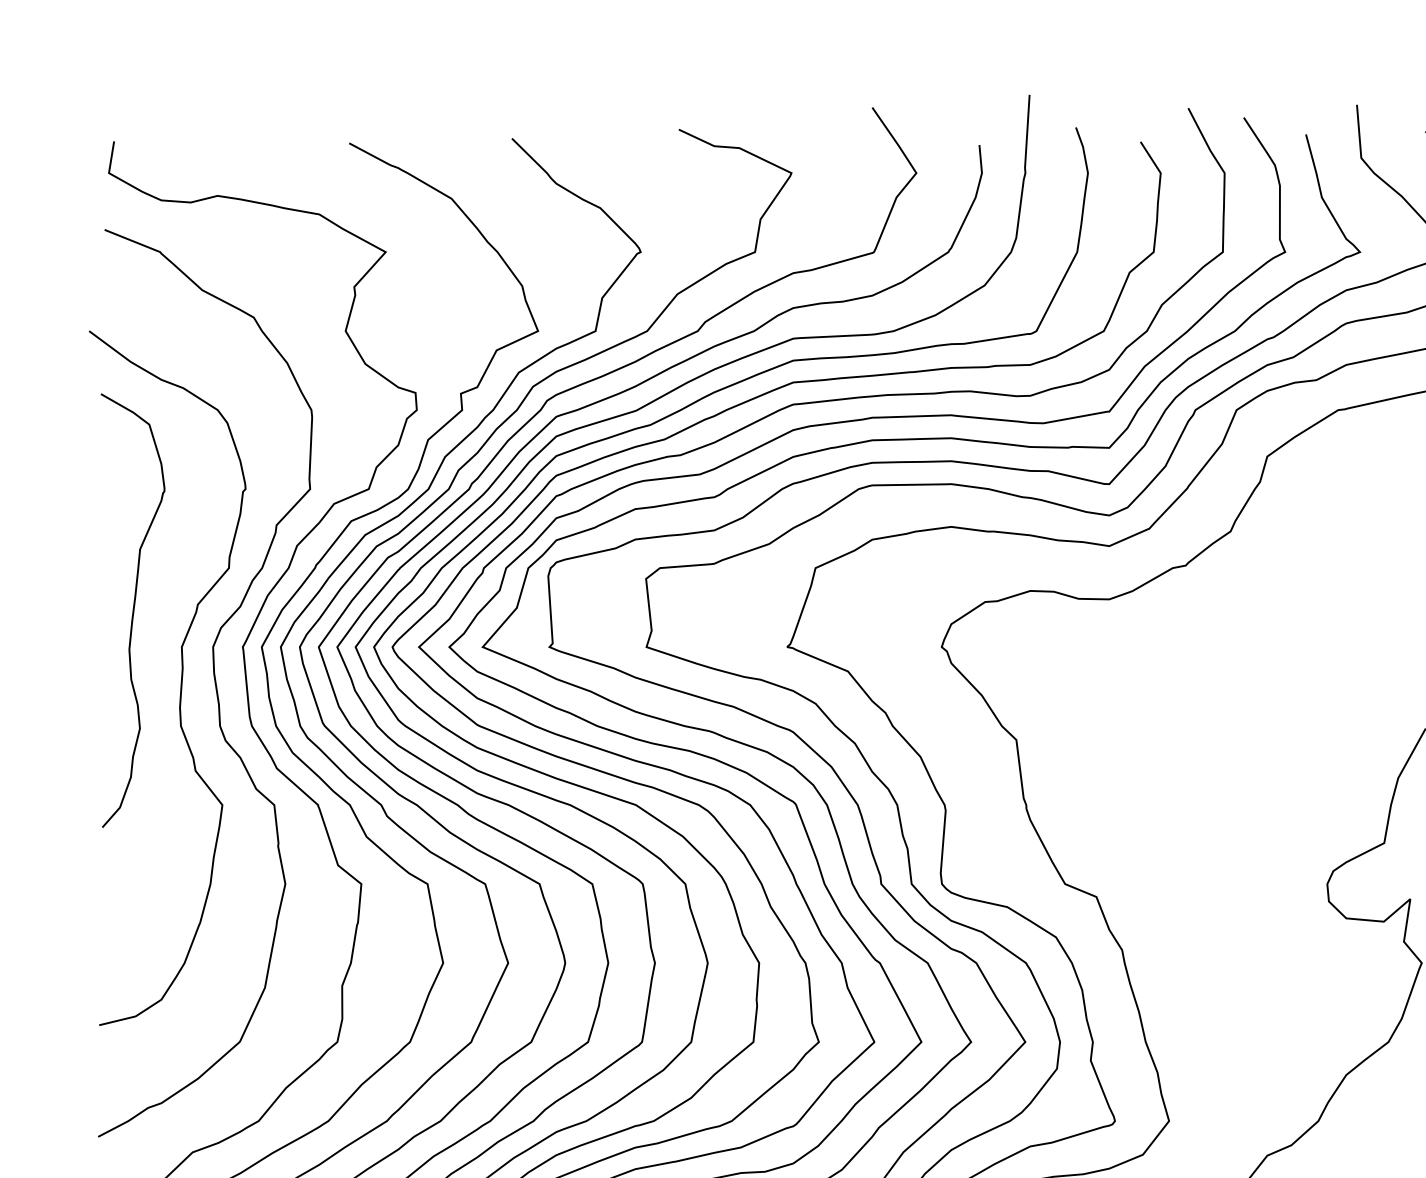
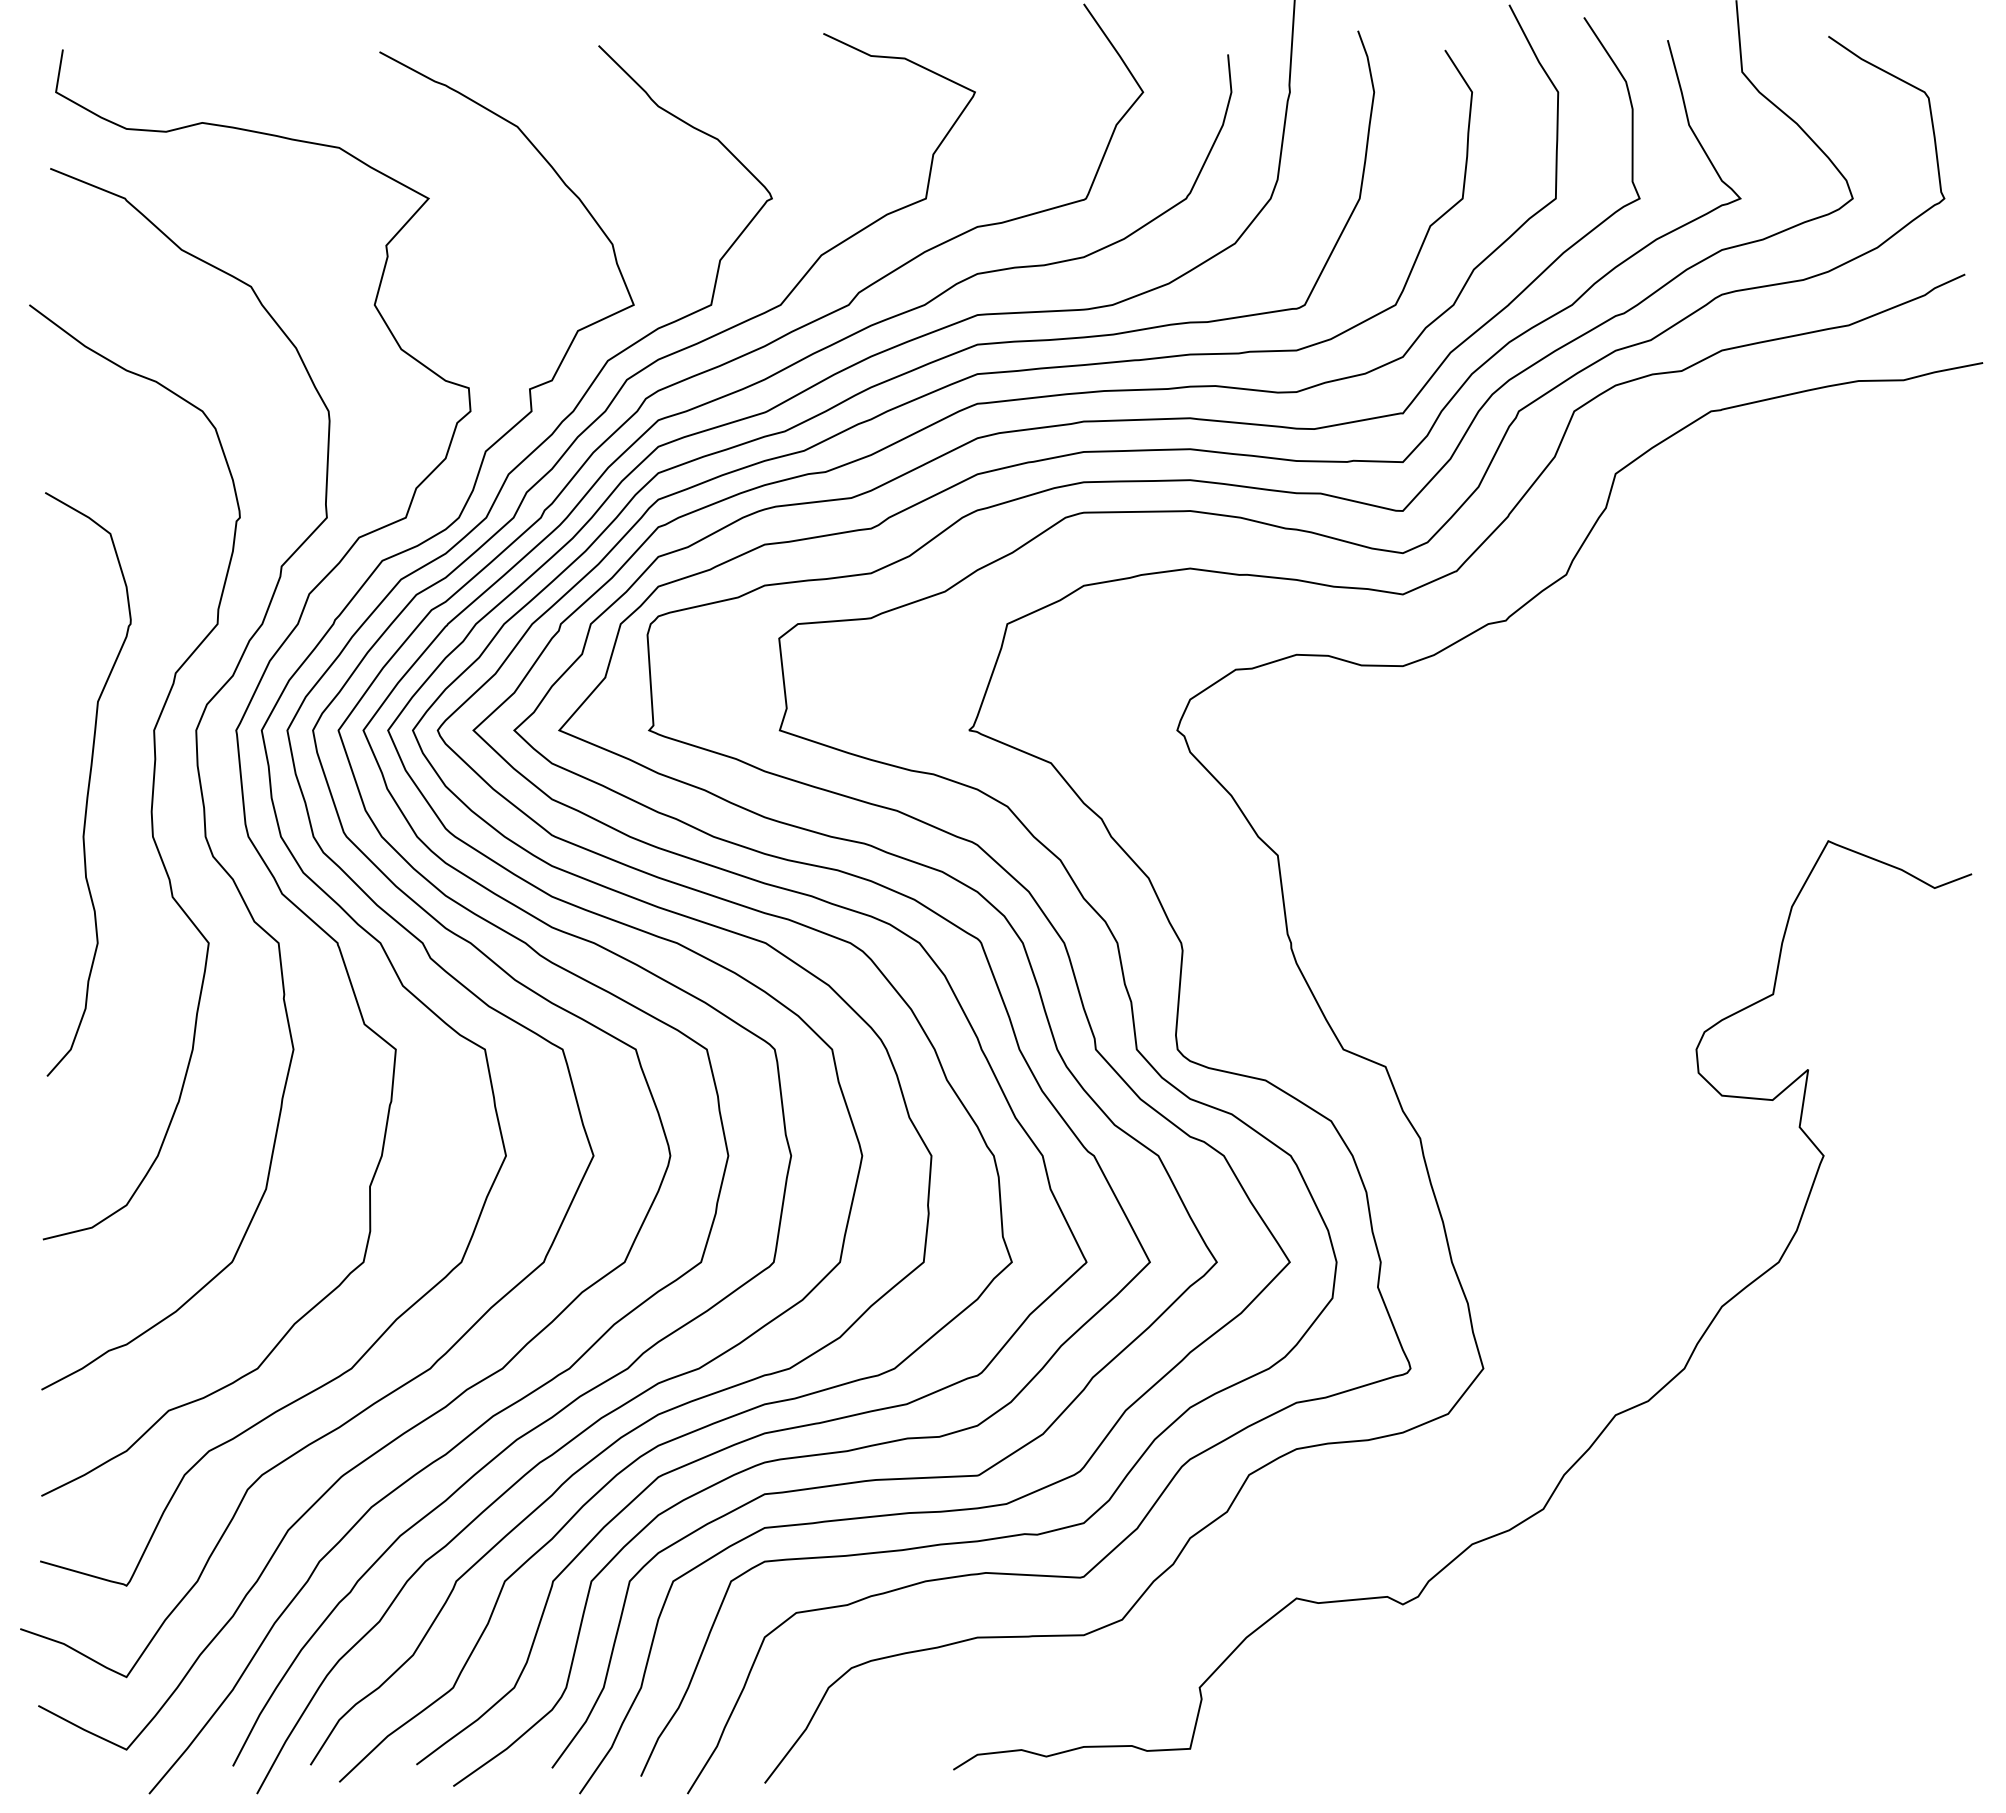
curve: (133, 610) -> (88, 784), moved

